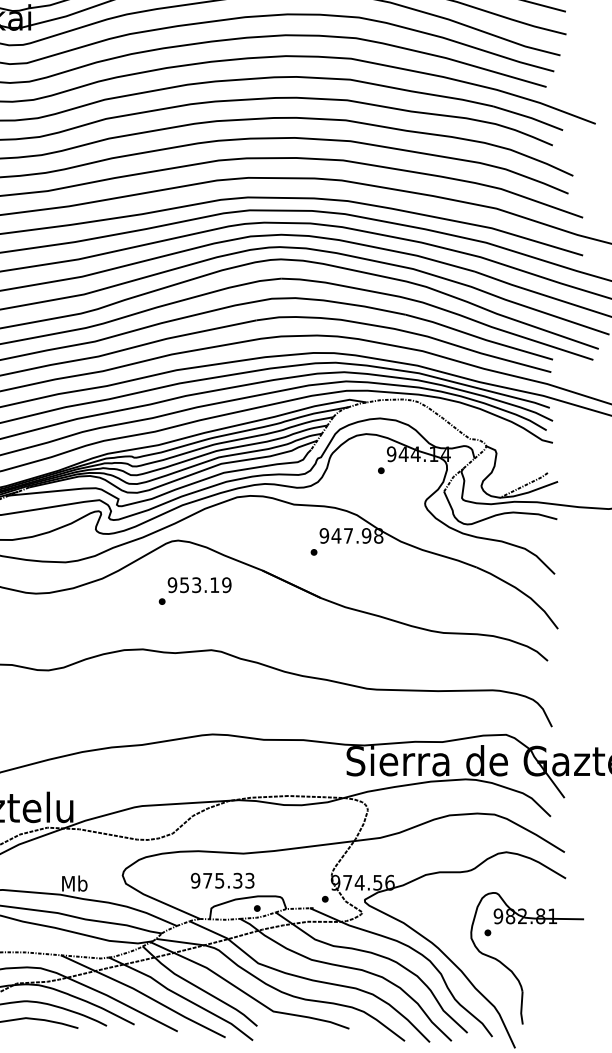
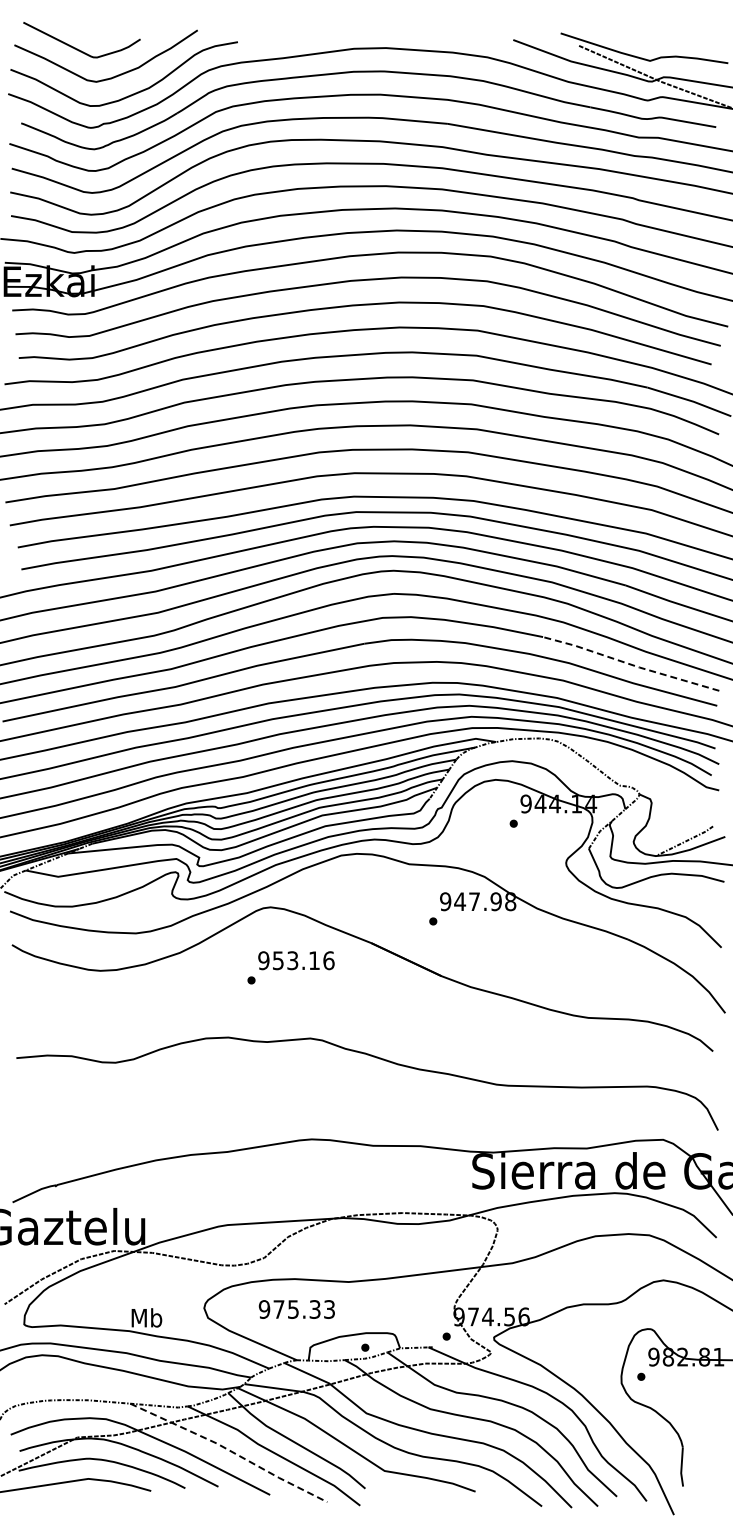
line: (479, 337) -> (631, 664), solid -> dashed
text: (226, 585) -> (328, 960), 953.19 -> 953.16
text: (222, 880) -> (296, 1309), moved
line: (144, 995) -> (230, 1451), solid -> dashed

